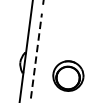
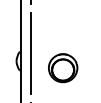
line: (36, 55) -> (30, 52), dashed -> solid

